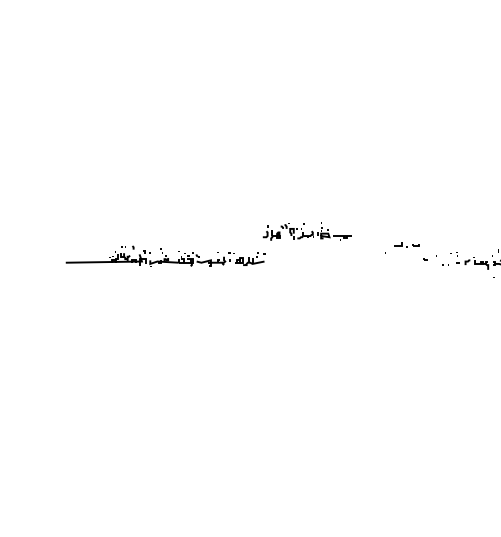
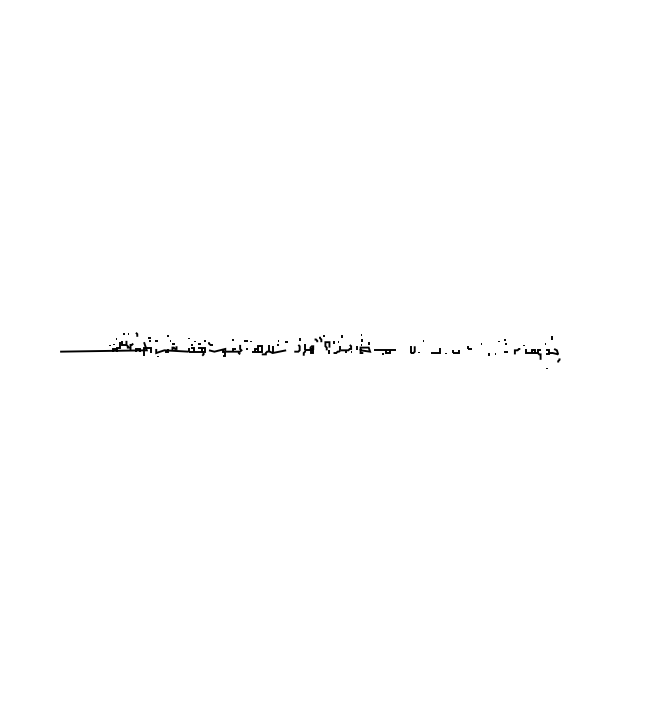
part: (306, 230) -> (344, 344), moved
part: (406, 244) -> (445, 350), moved
part: (377, 260) -> (414, 349), added

